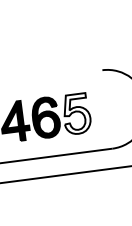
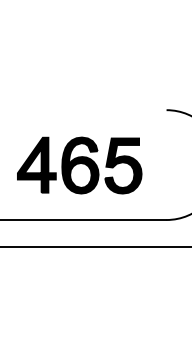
fill: (76, 113) -> (123, 165), added

